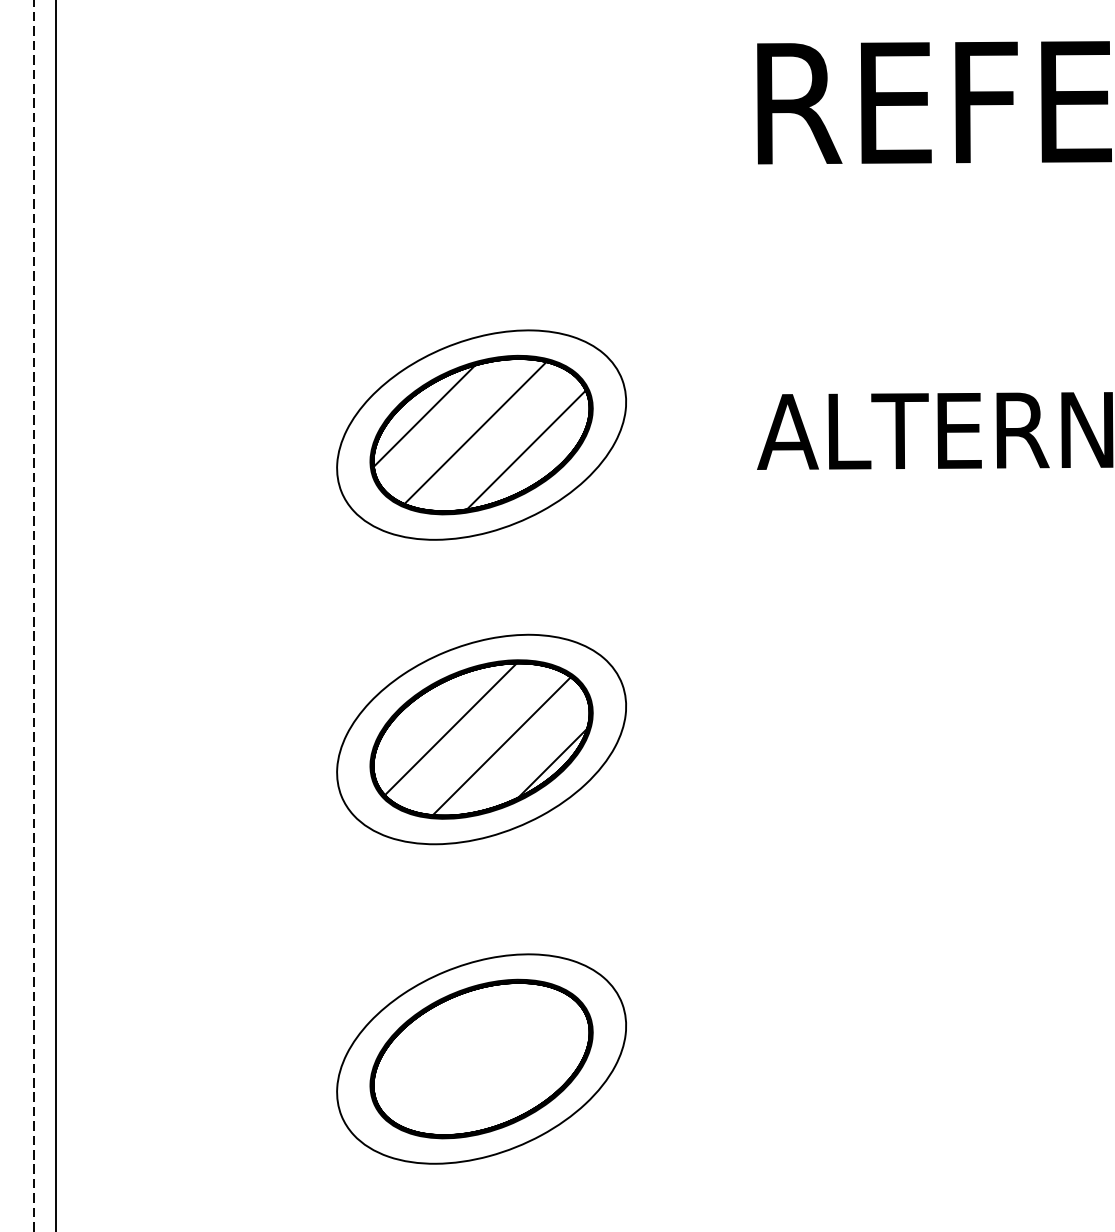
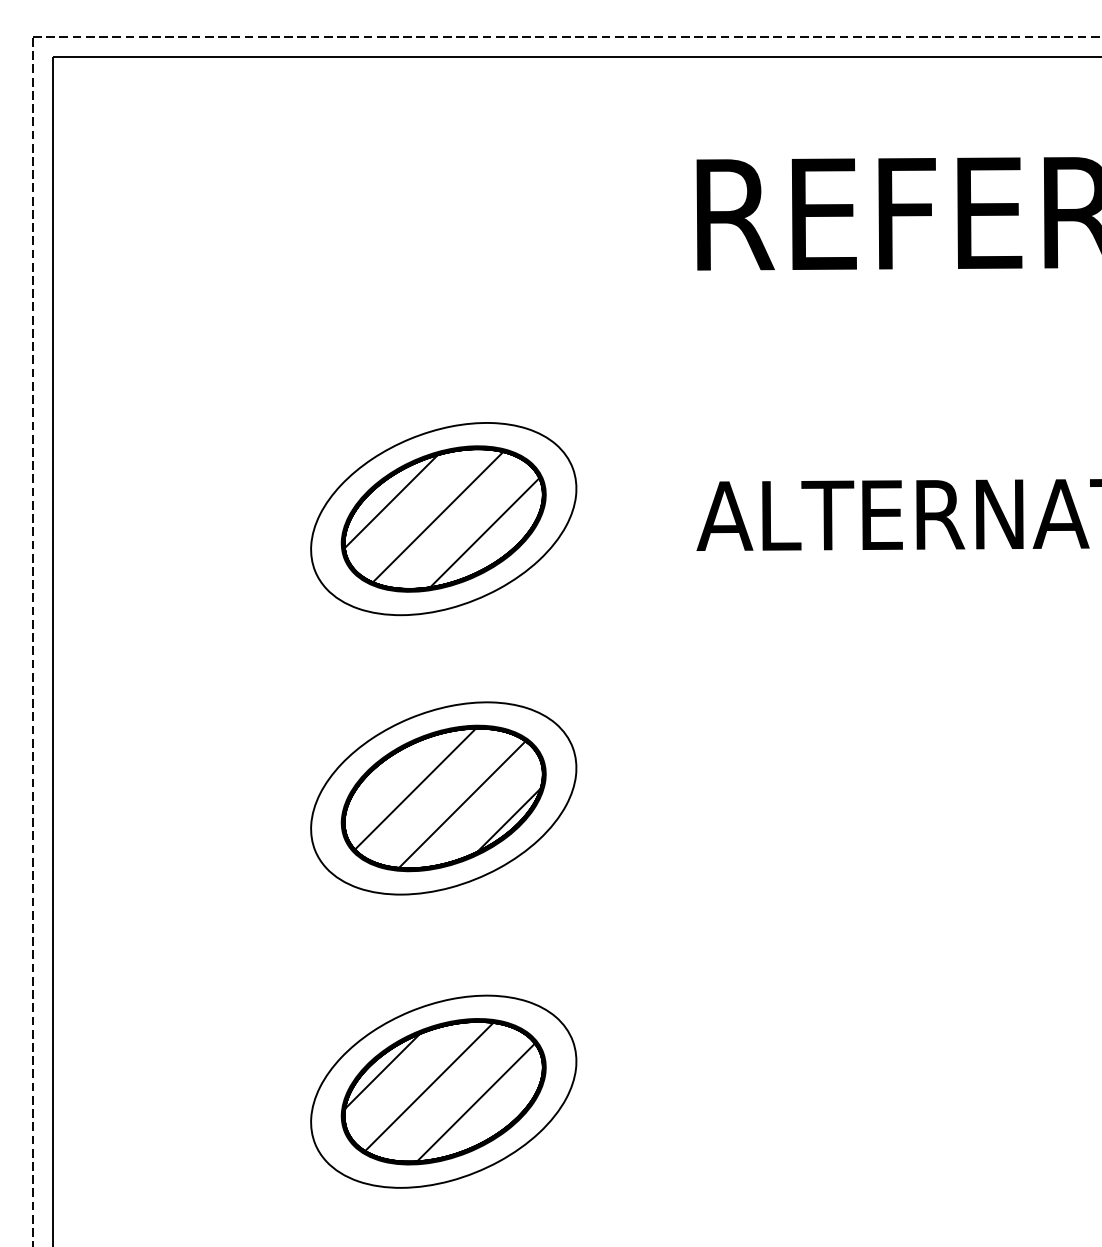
hatch: (476, 1058) -> (439, 1091), added

